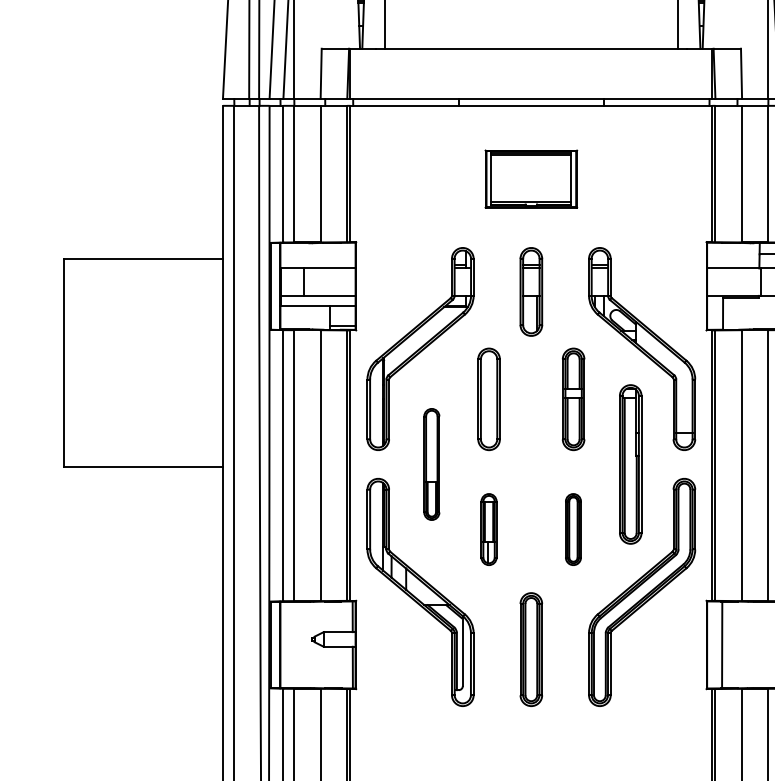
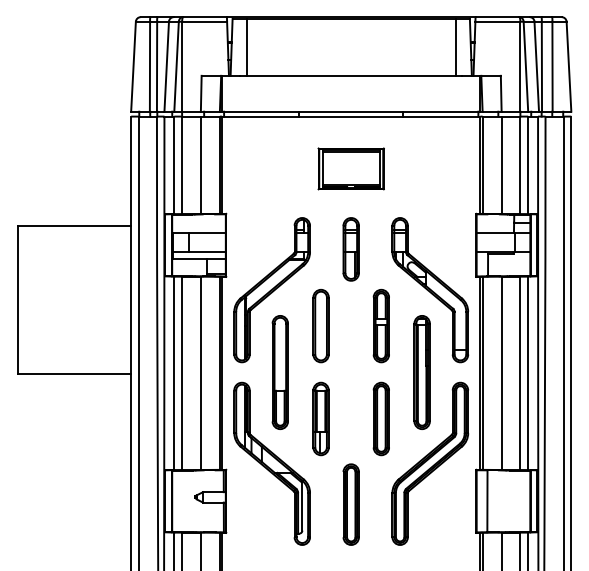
part: (430, 464) -> (279, 372), size x1.43
part: (488, 528) -> (320, 418), size x1.43
part: (572, 528) -> (380, 418), size x1.43

